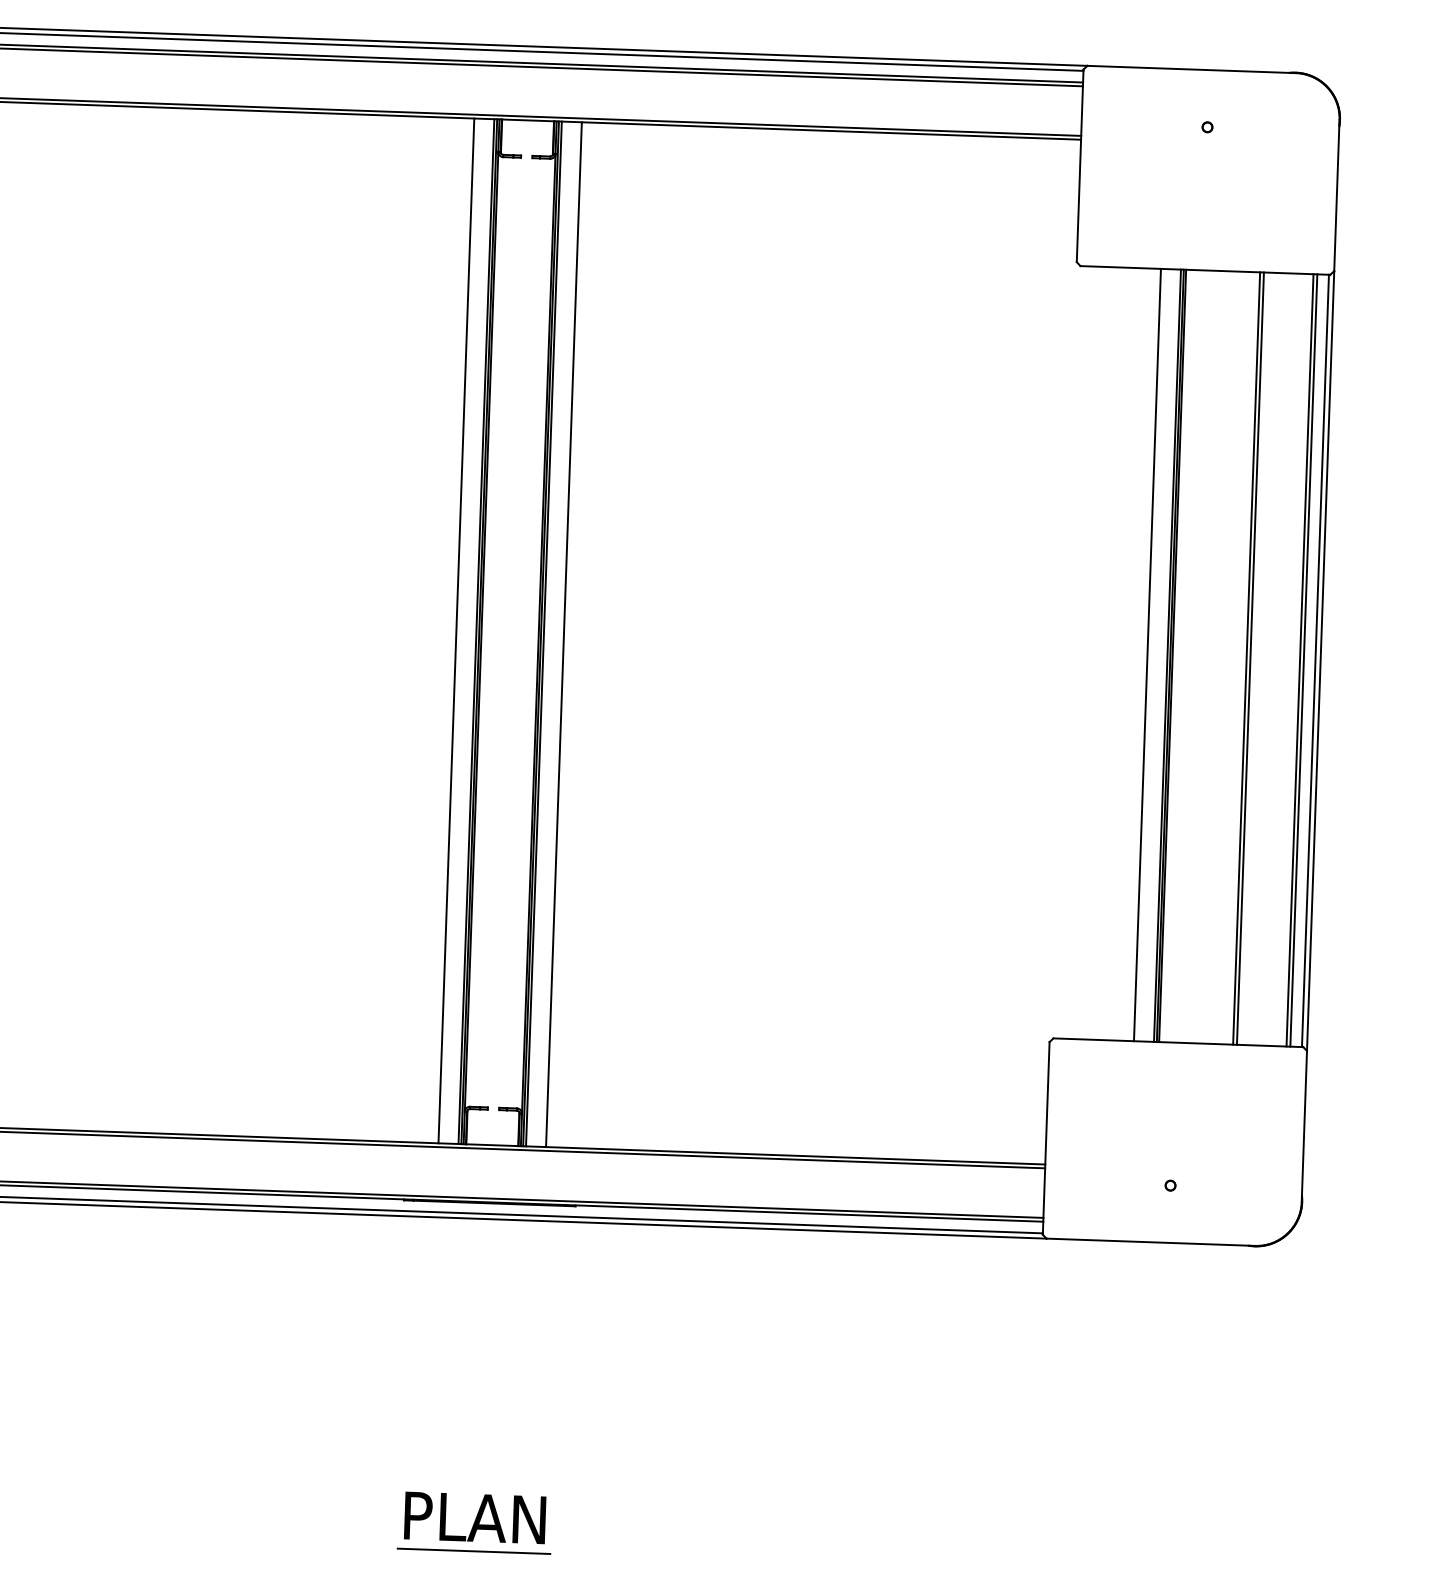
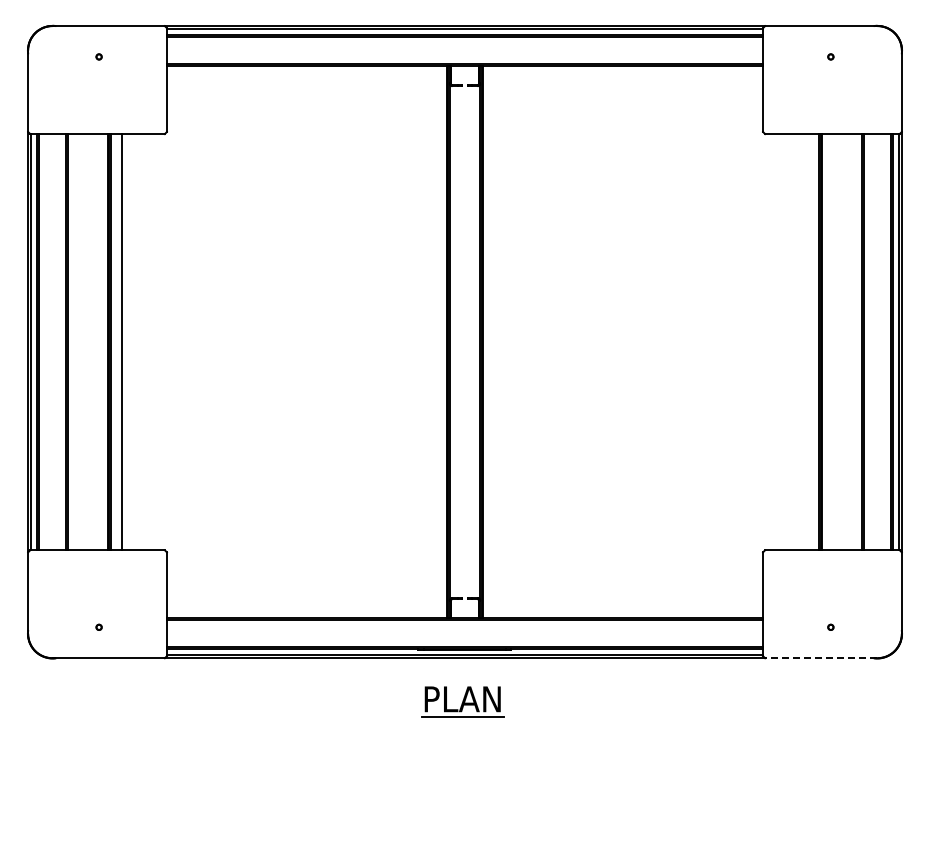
line: (457, 631) -> (436, 342), removed
line: (563, 635) -> (493, 342), removed
line: (1147, 655) -> (808, 342), removed
line: (1149, 1242) -> (820, 658), solid -> dashed
part: (474, 1521) -> (462, 701), moved

